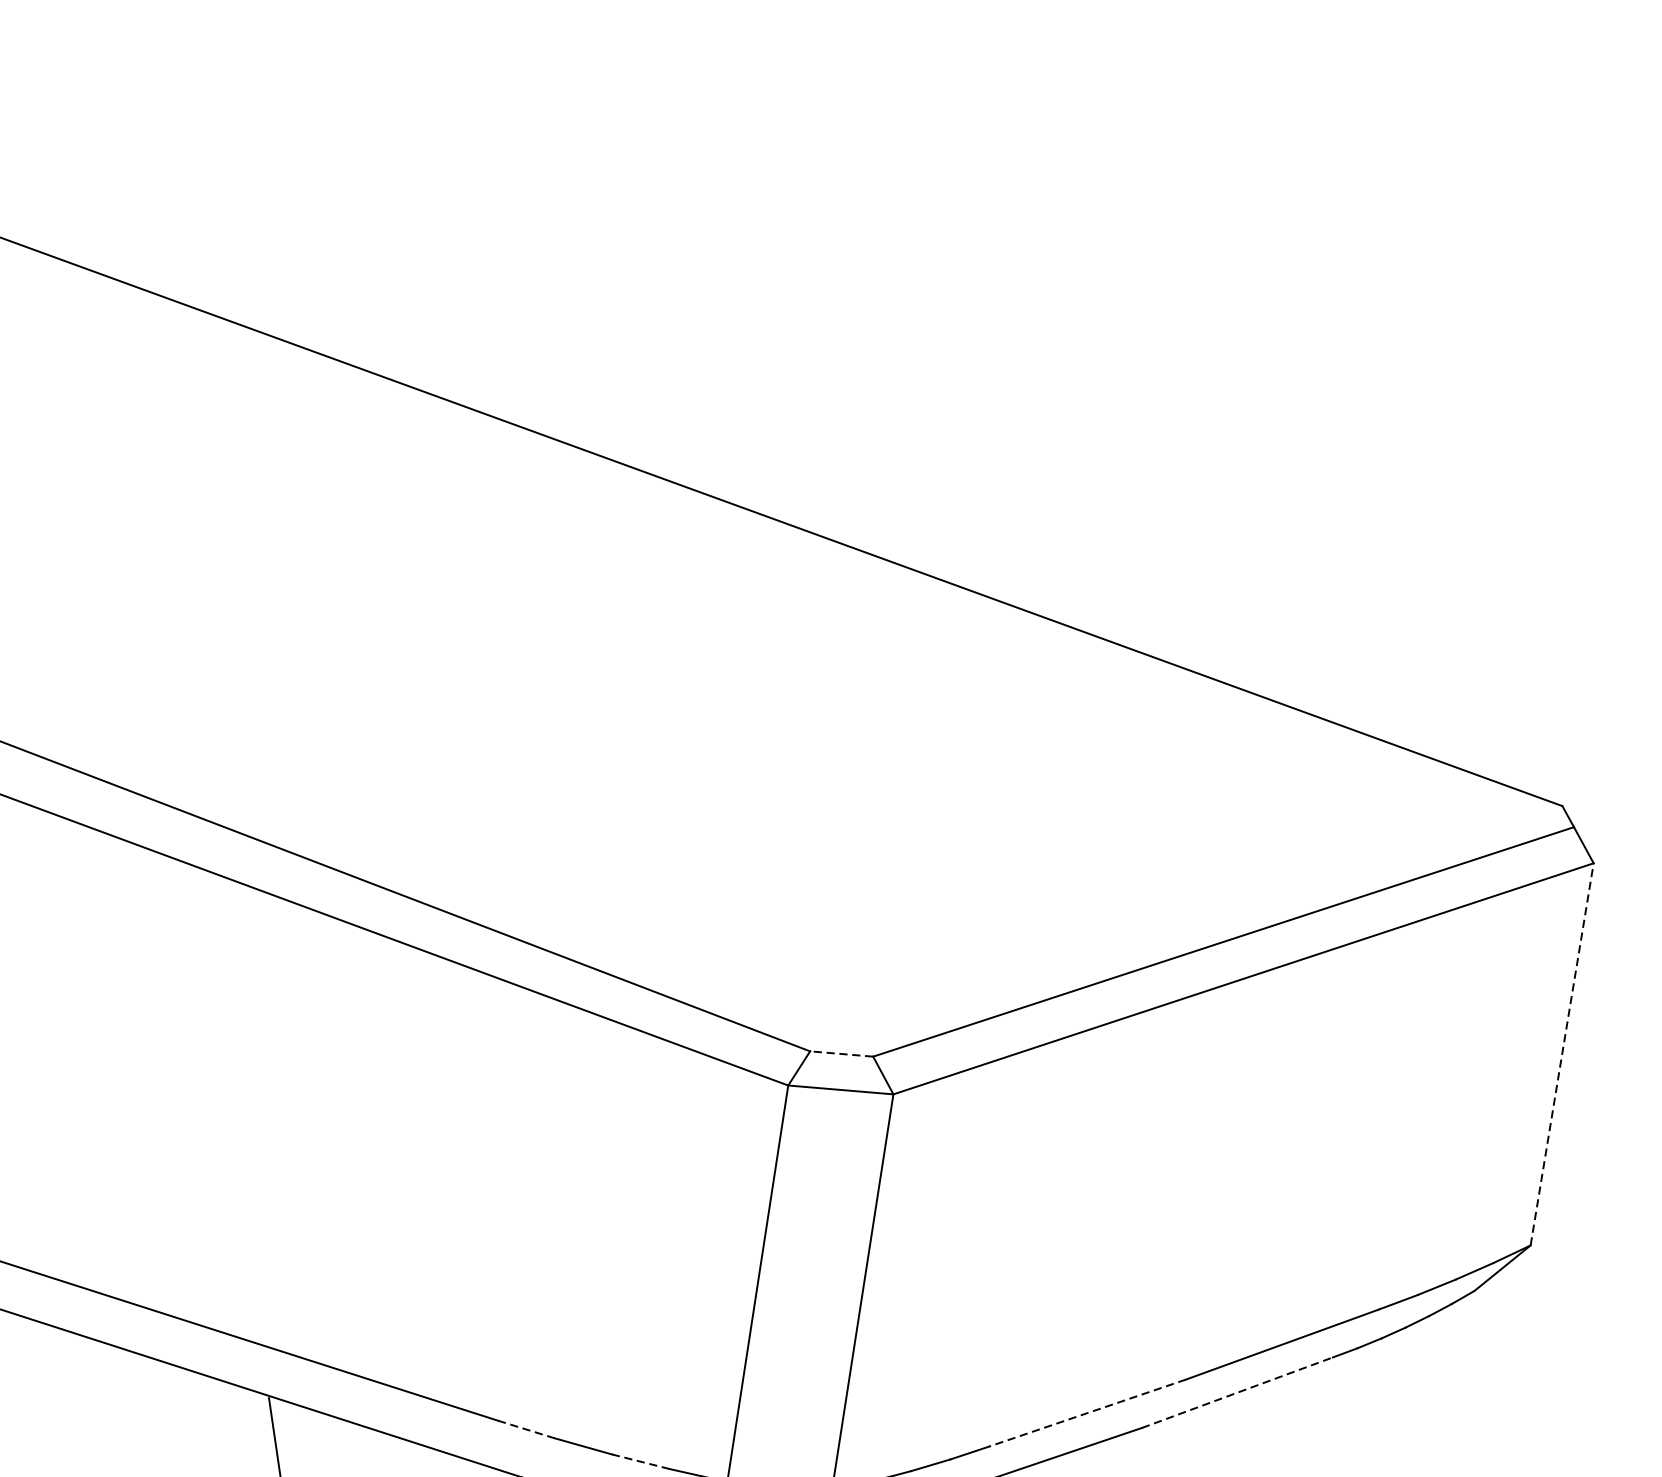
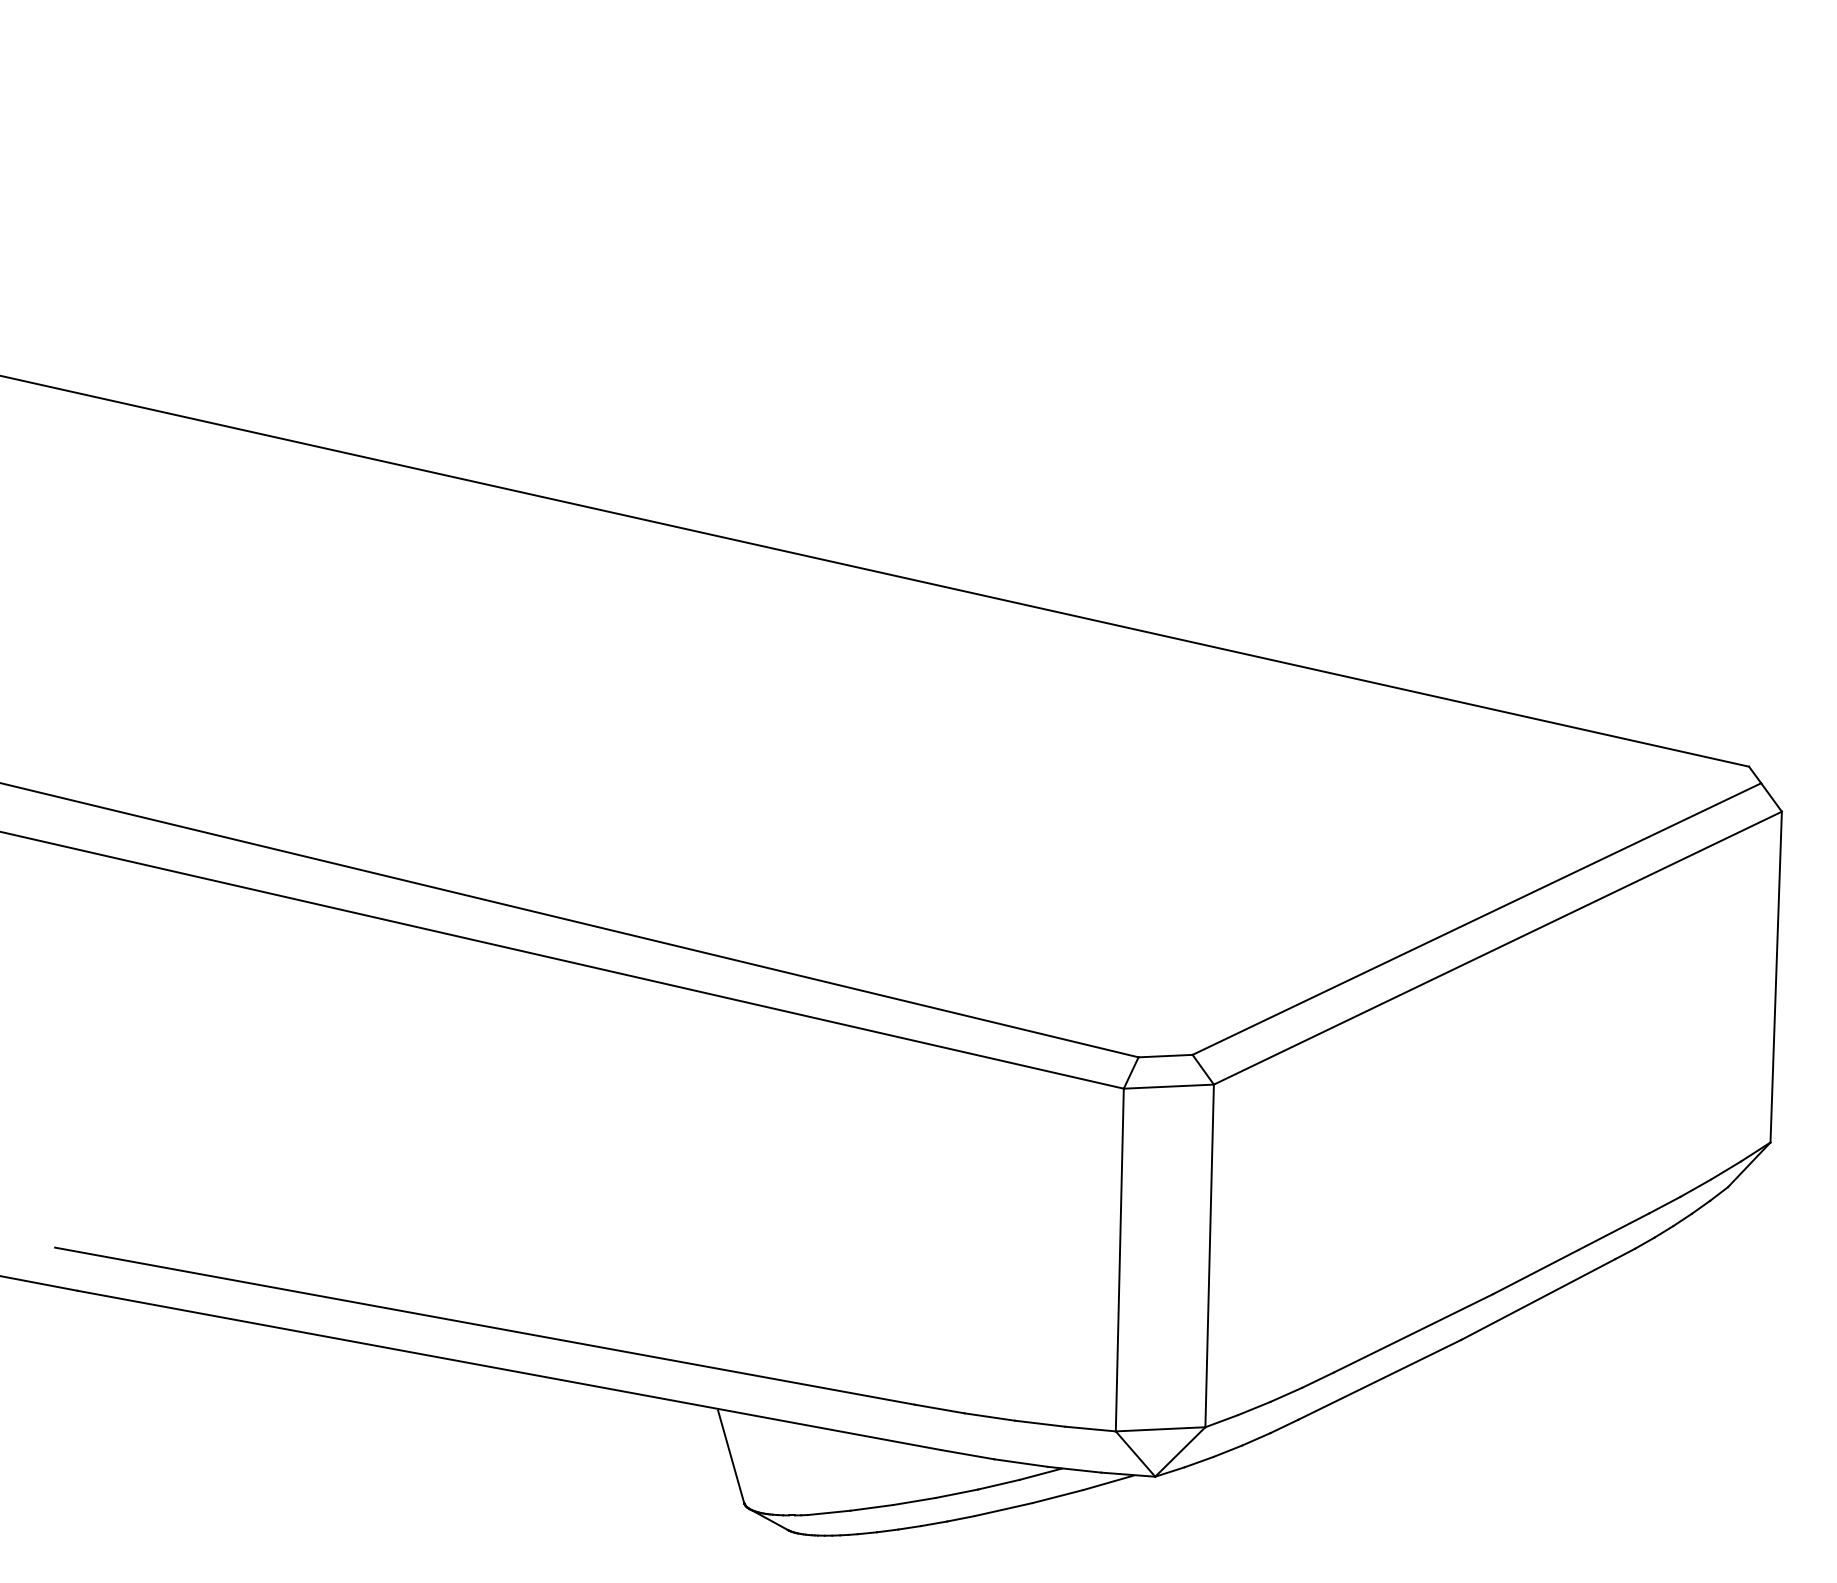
line: (1562, 1053) -> (1776, 976), dashed -> solid
line: (841, 1054) -> (1165, 1056), dashed -> solid
line: (1237, 1392) -> (1538, 1299), dashed -> solid
line: (1087, 1413) -> (1413, 1333), dashed -> solid
line: (527, 1430) -> (940, 1409), dashed -> solid
line: (641, 1461) -> (1040, 1423), dashed -> solid

